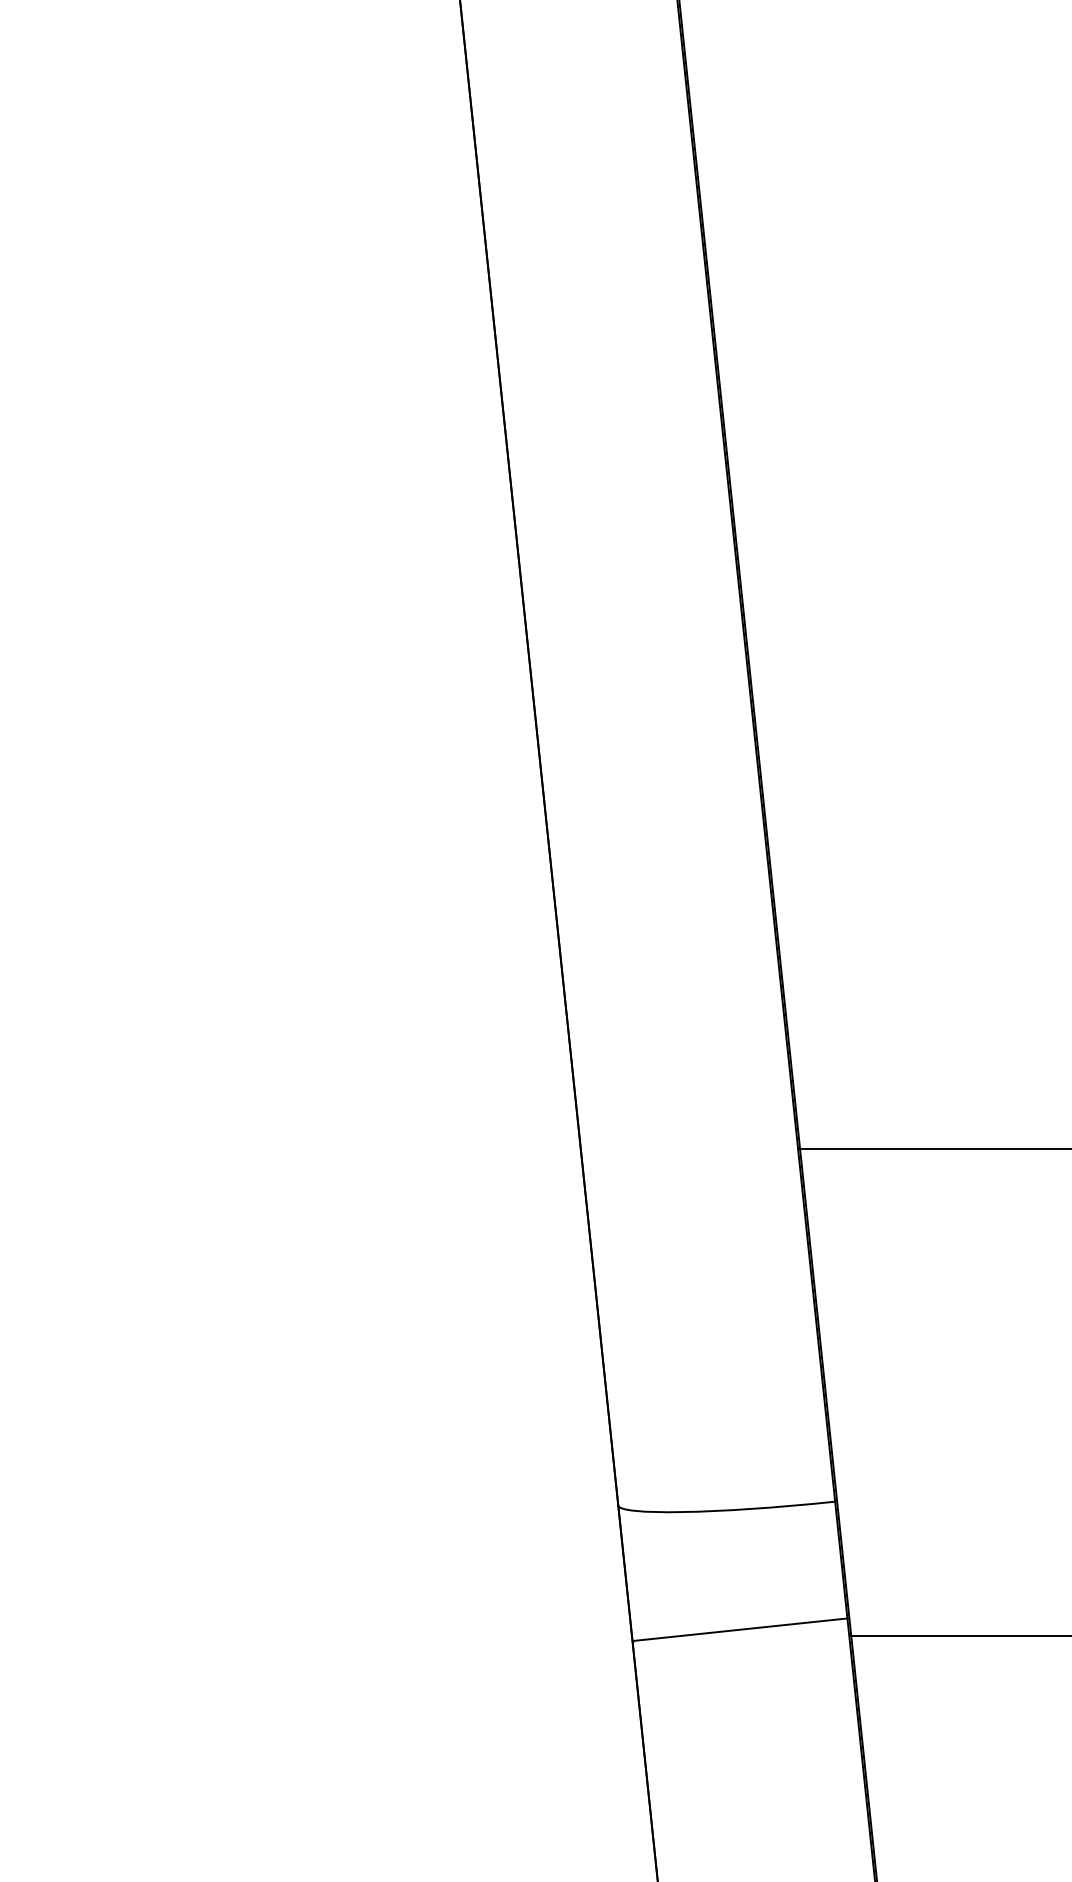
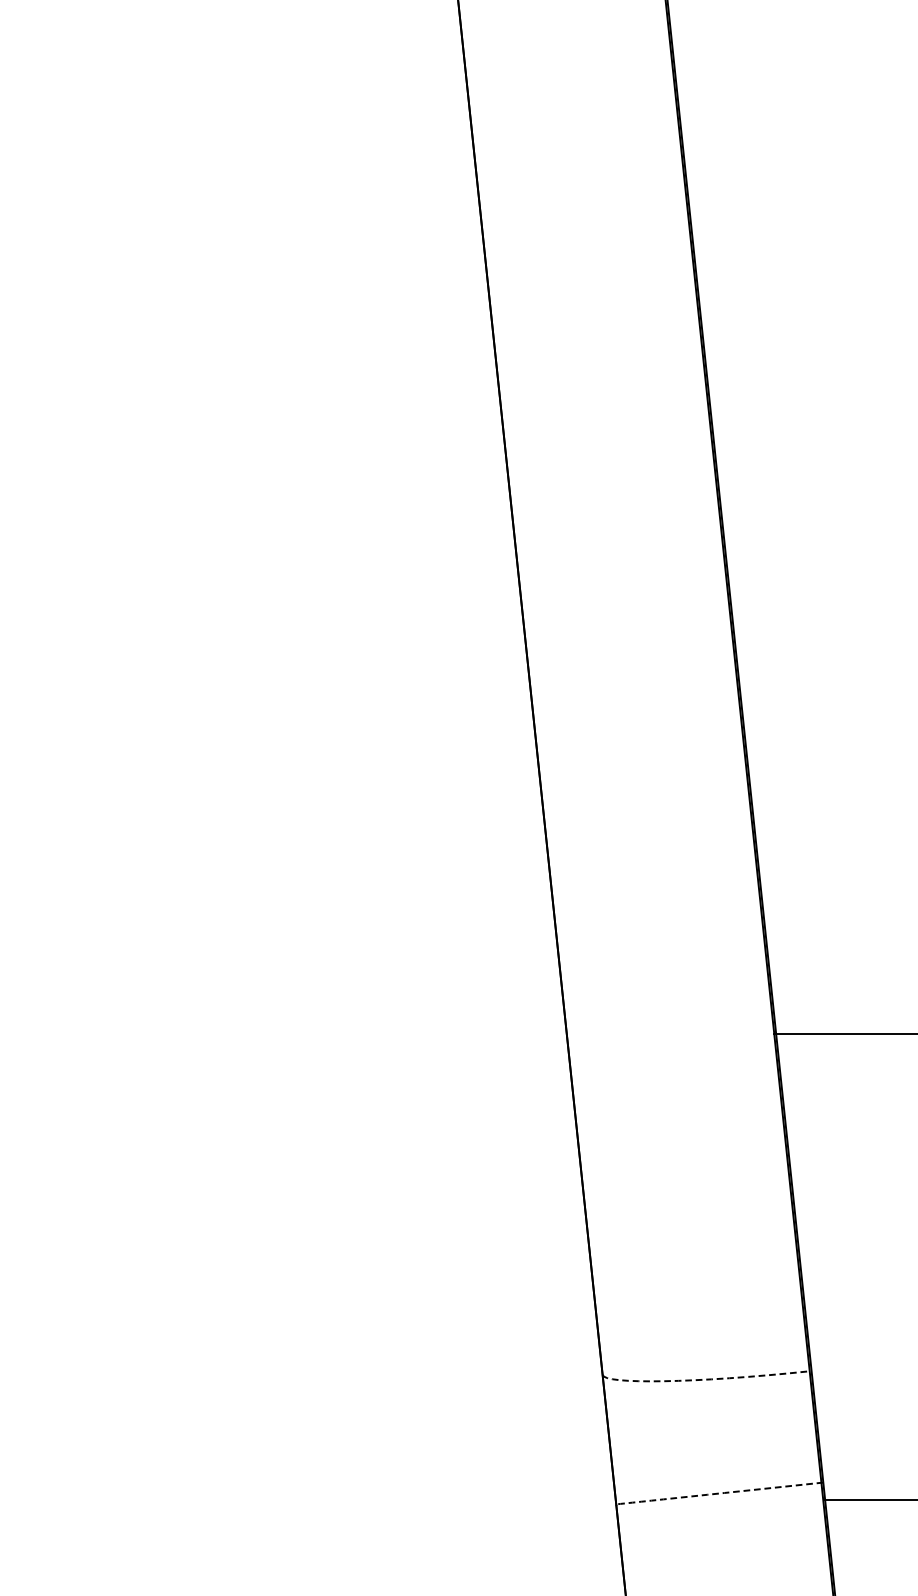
arc: (719, 1510) -> (699, 1379), solid -> dashed
arc: (735, 1630) -> (714, 1494), solid -> dashed

